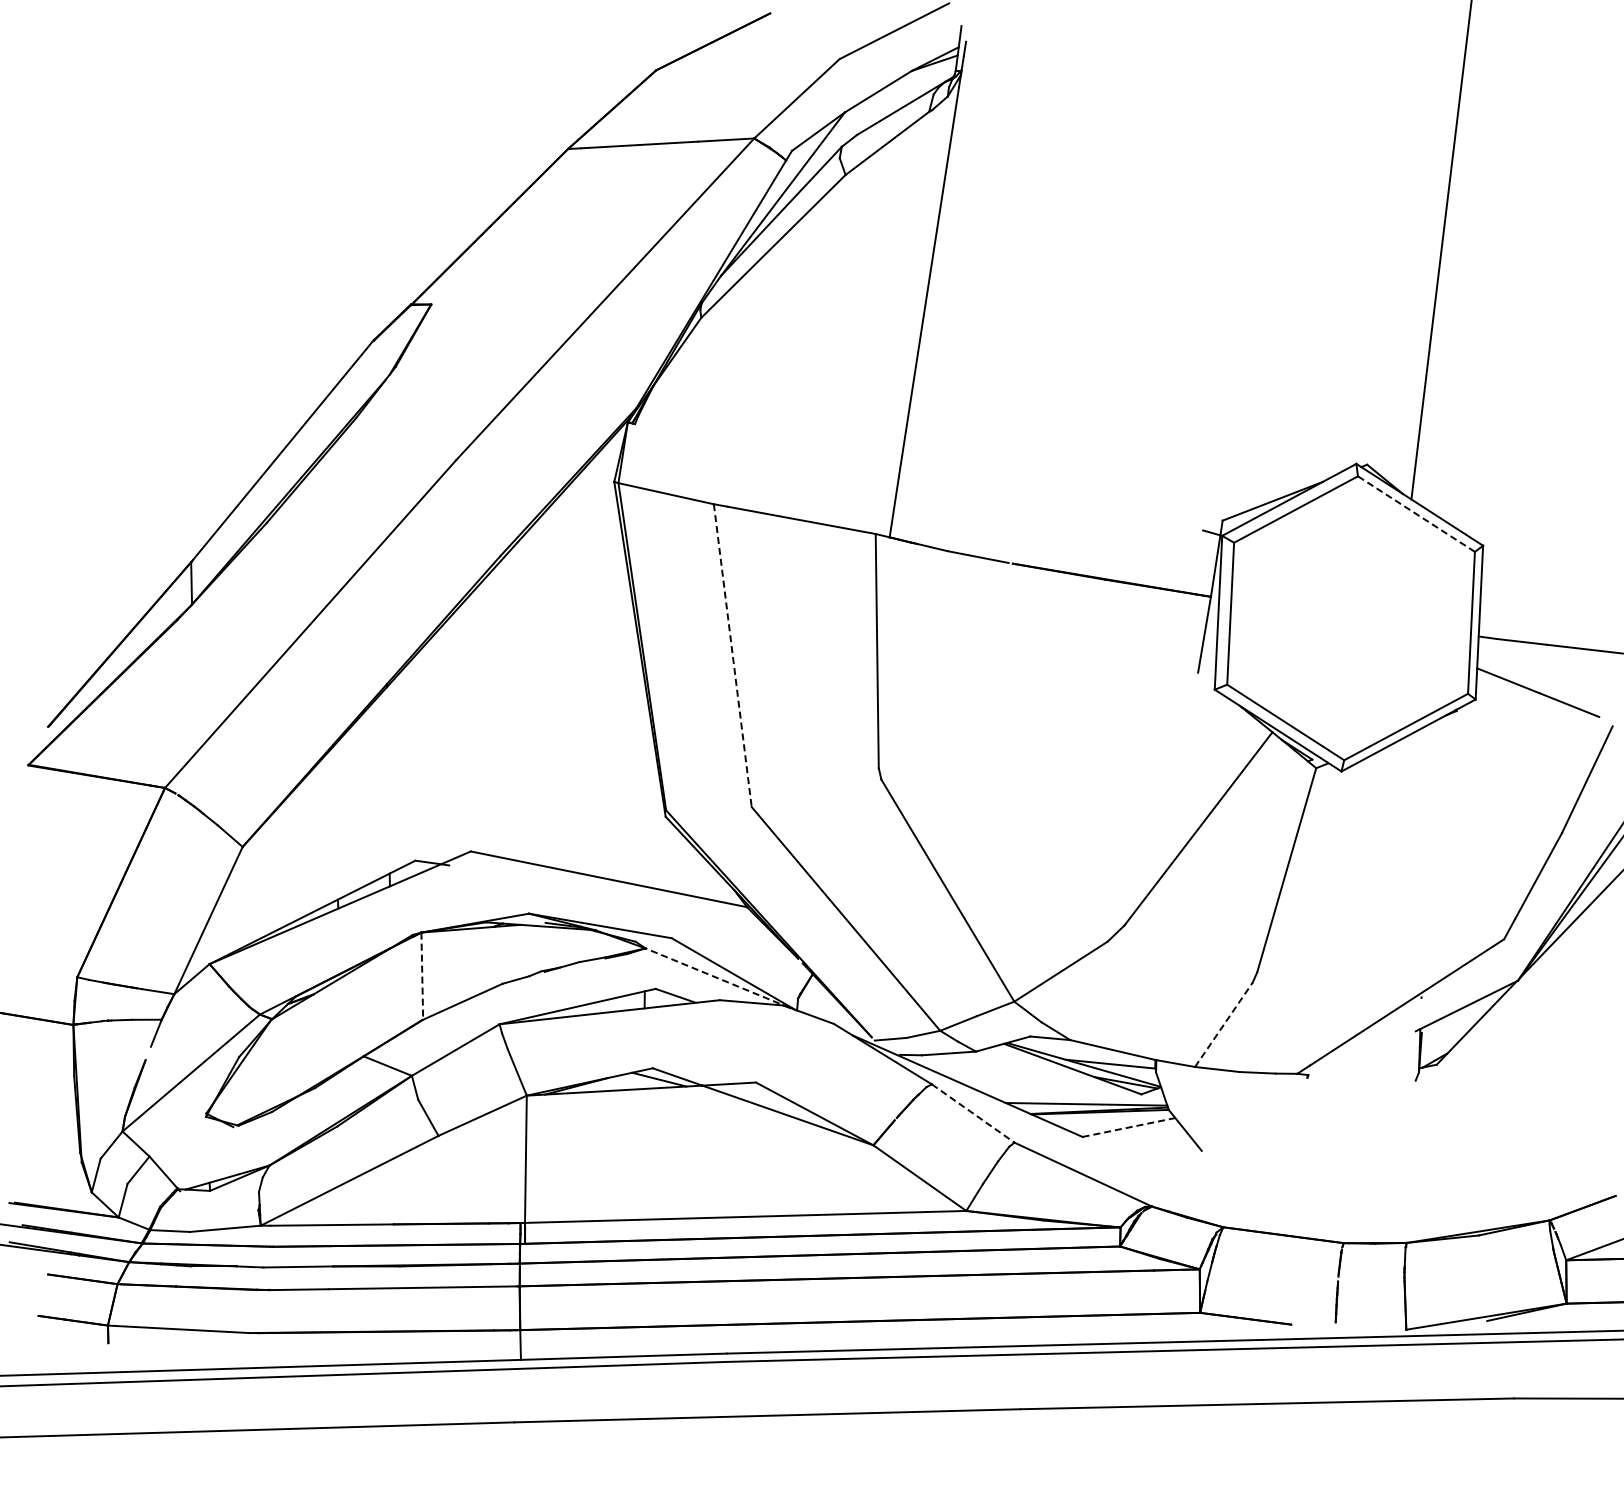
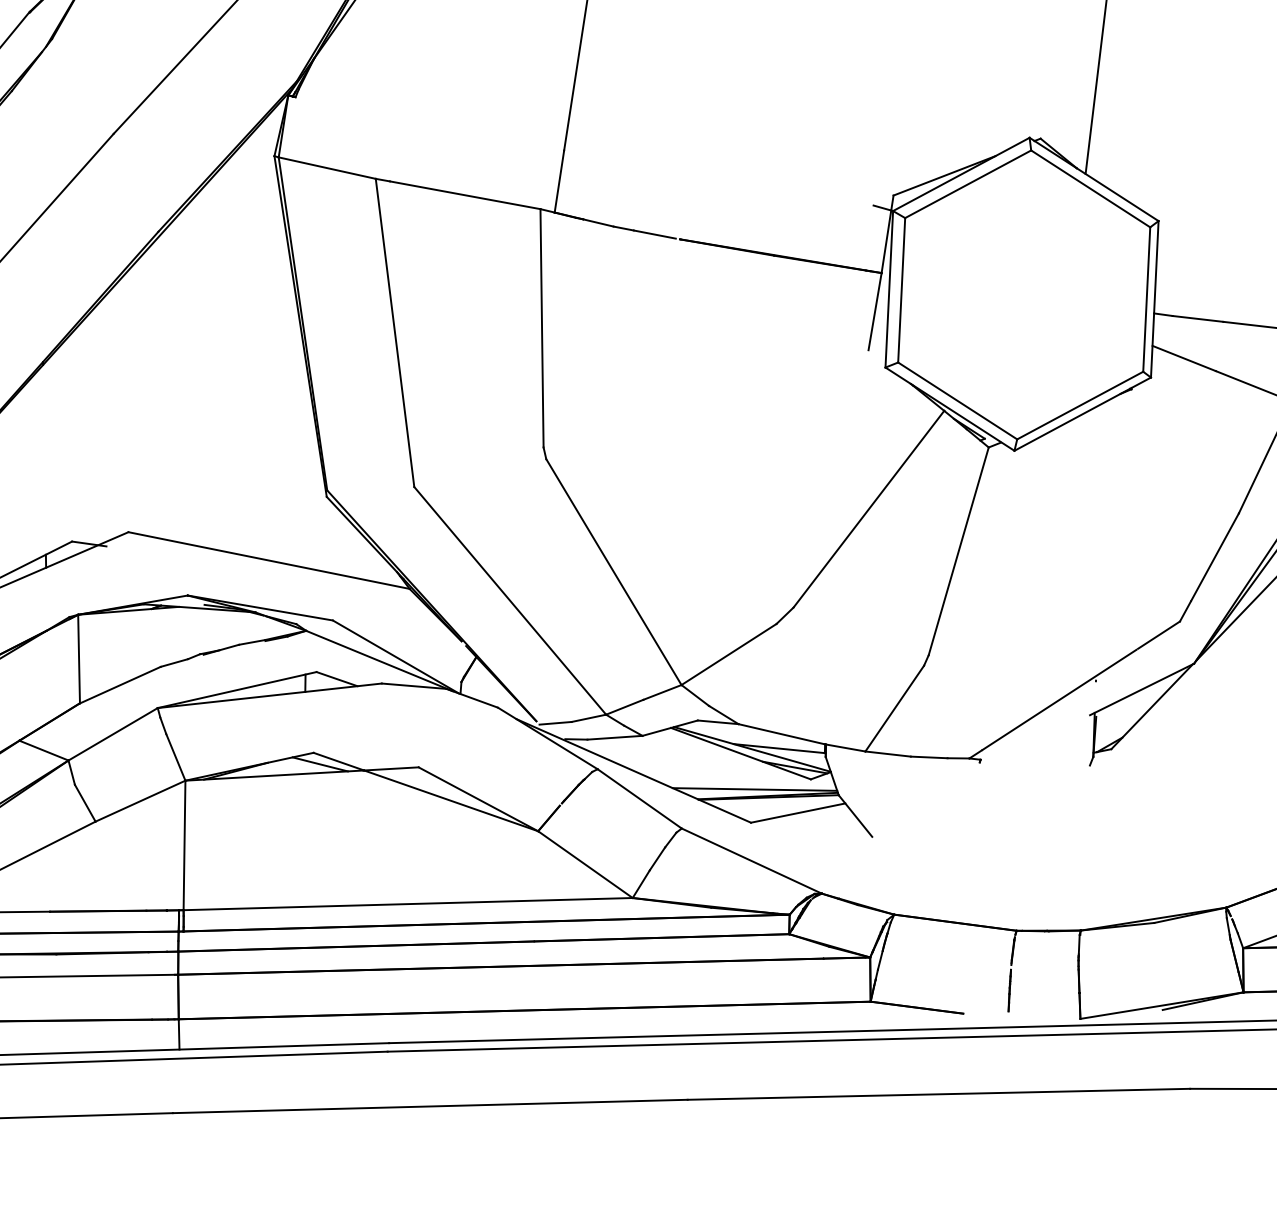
line: (1416, 514) -> (1090, 189), dashed -> solid
line: (732, 655) -> (394, 332), dashed -> solid
line: (422, 976) -> (79, 659), dashed -> solid
line: (717, 978) -> (379, 661), dashed -> solid
line: (1224, 1024) -> (895, 708), dashed -> solid
line: (973, 1113) -> (639, 798), dashed -> solid
line: (1129, 1127) -> (798, 813), dashed -> solid

